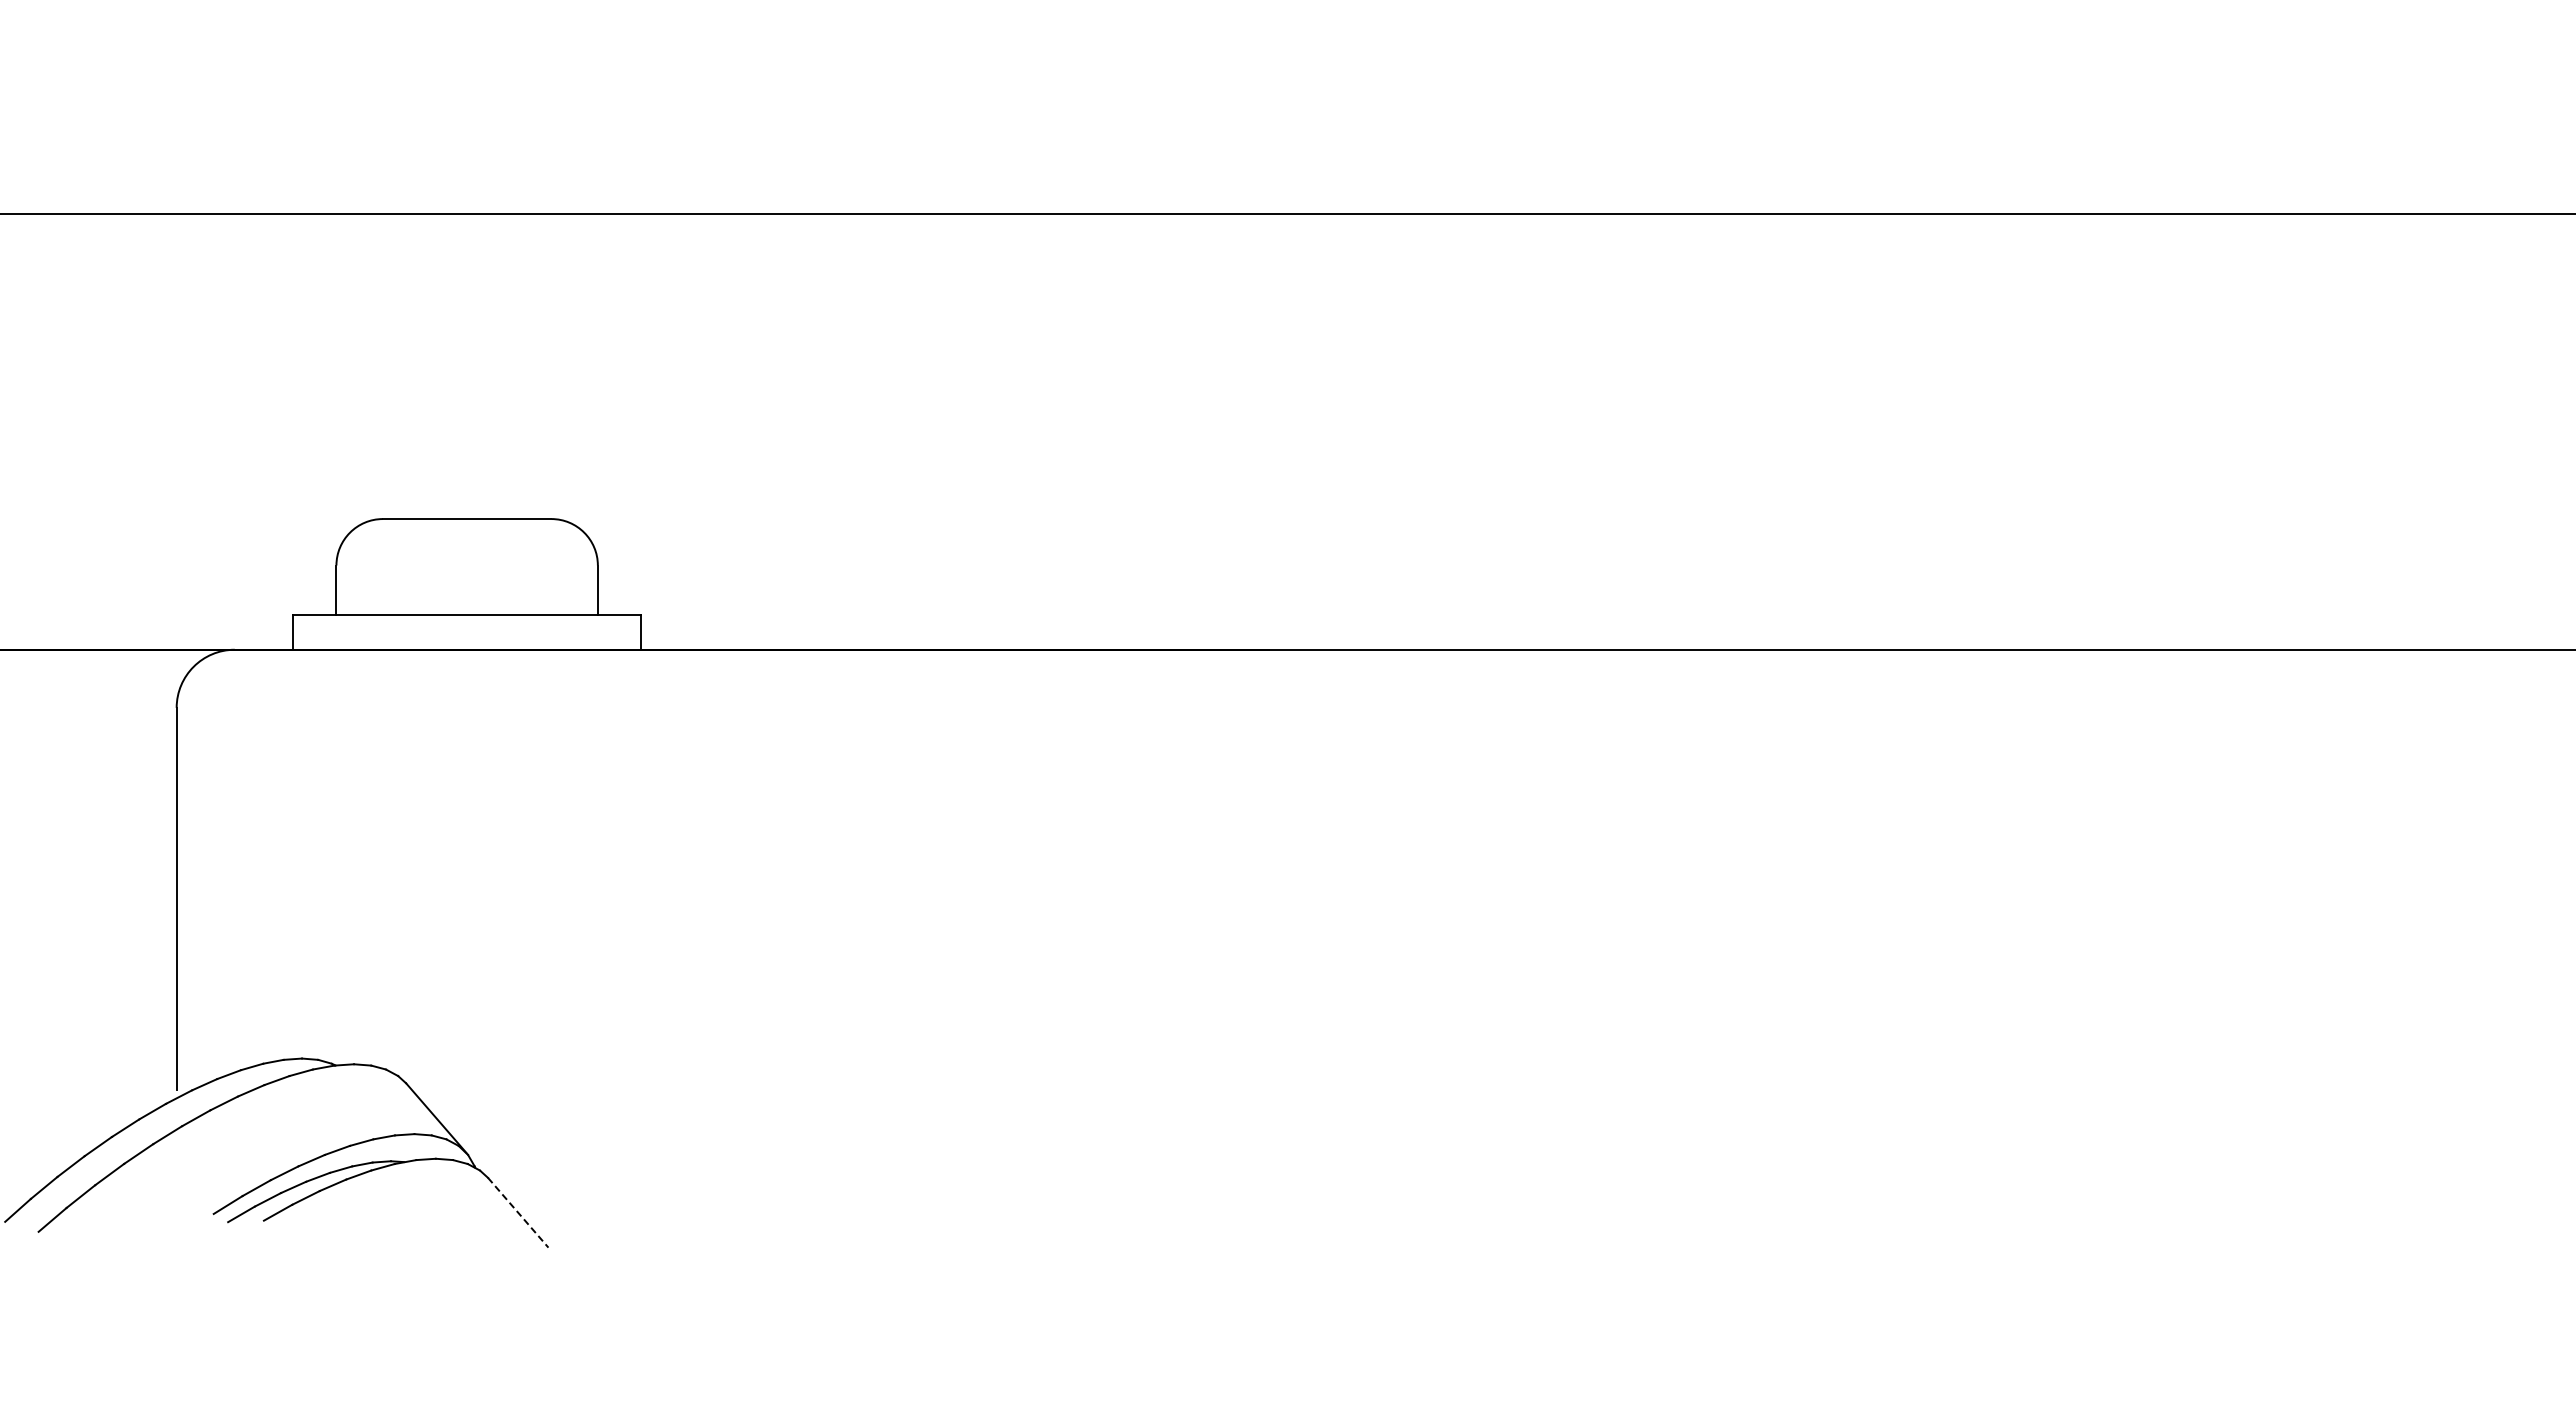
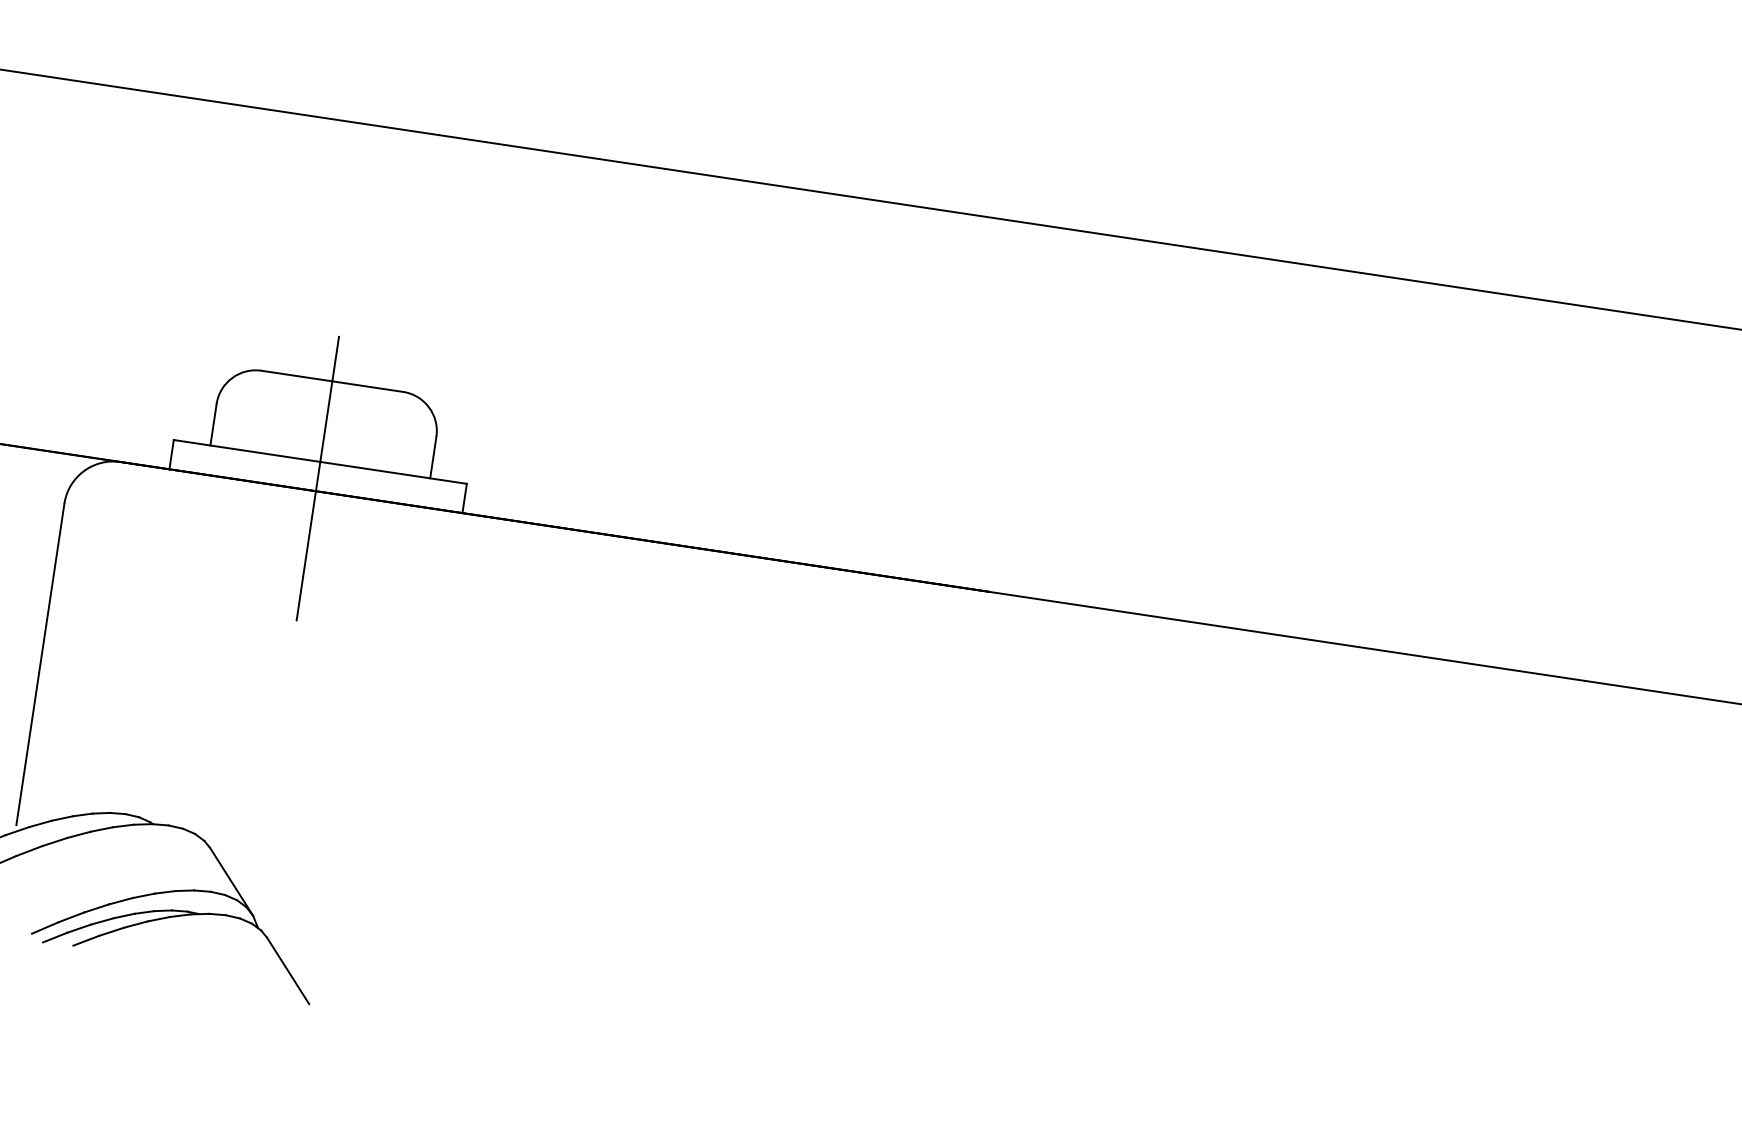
line: (467, 634) -> (318, 478), added
line: (518, 1213) -> (288, 971), dashed -> solid

